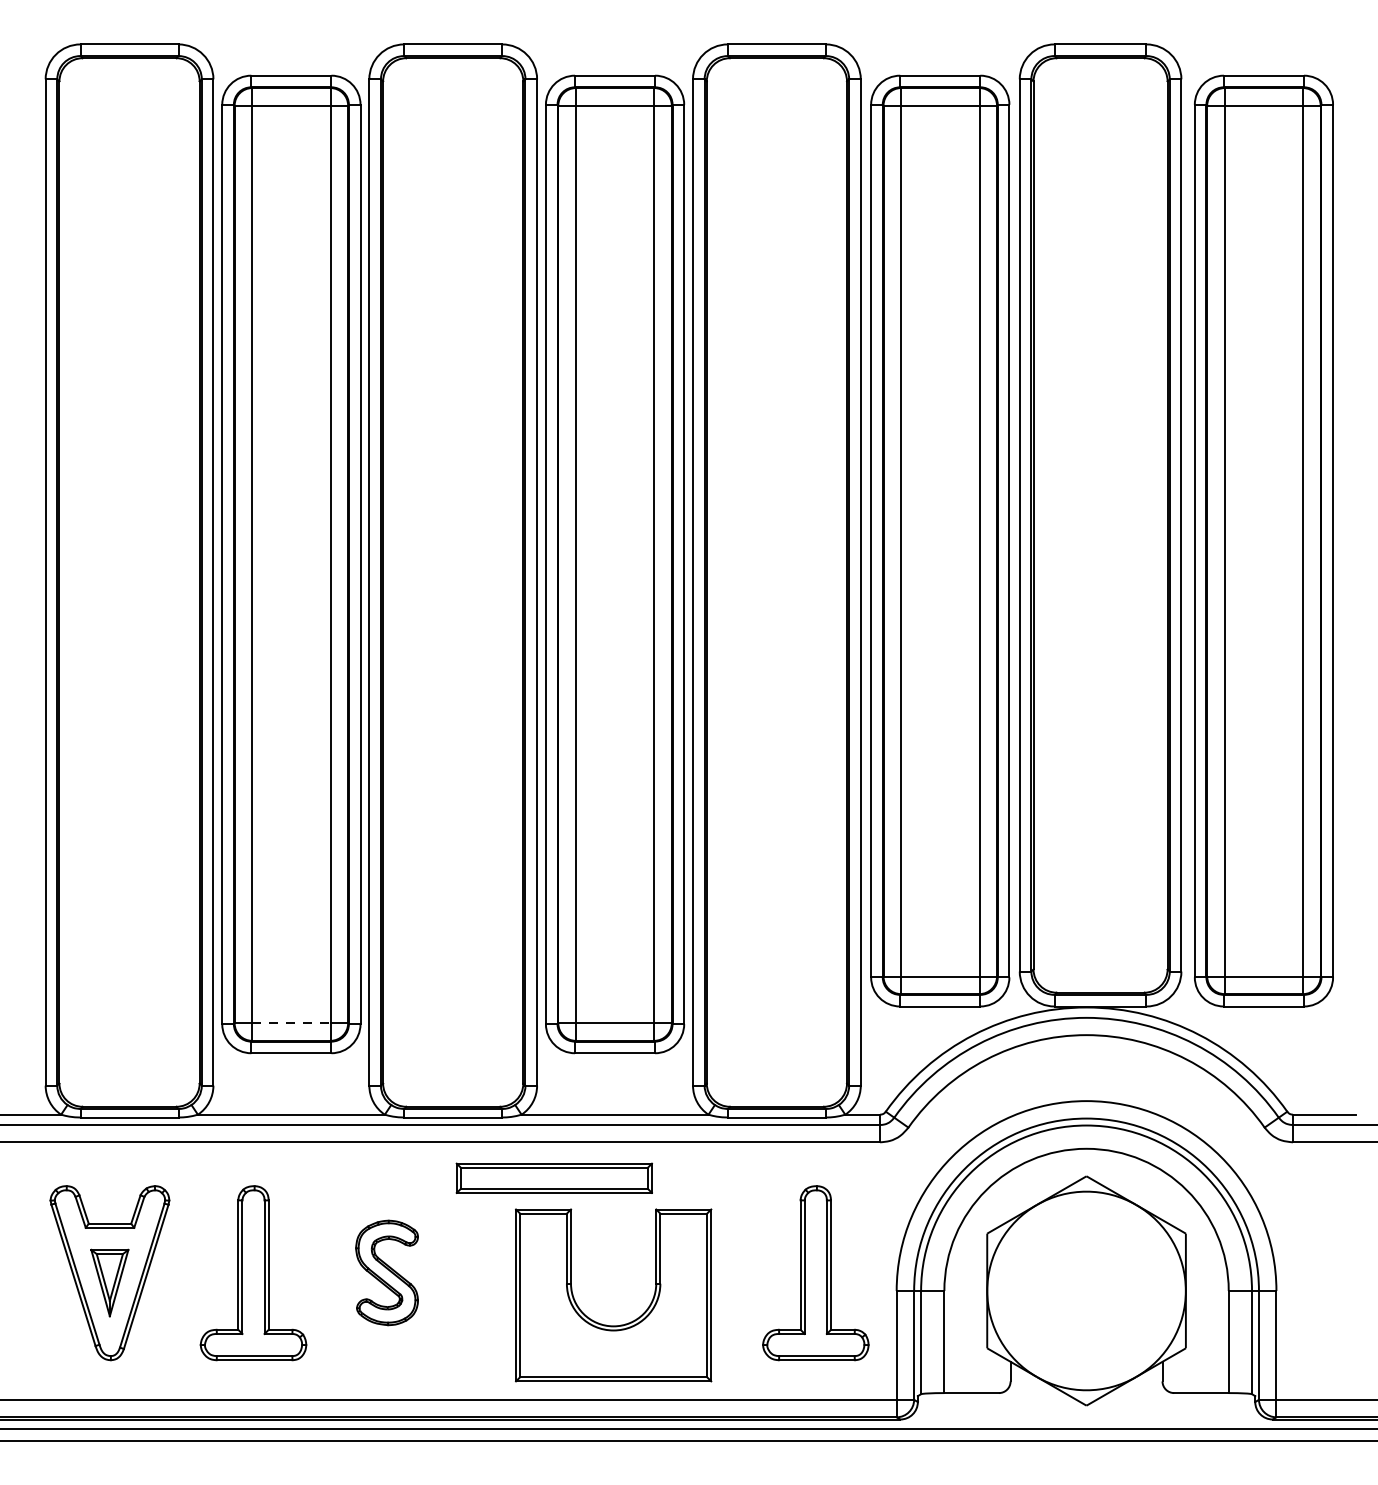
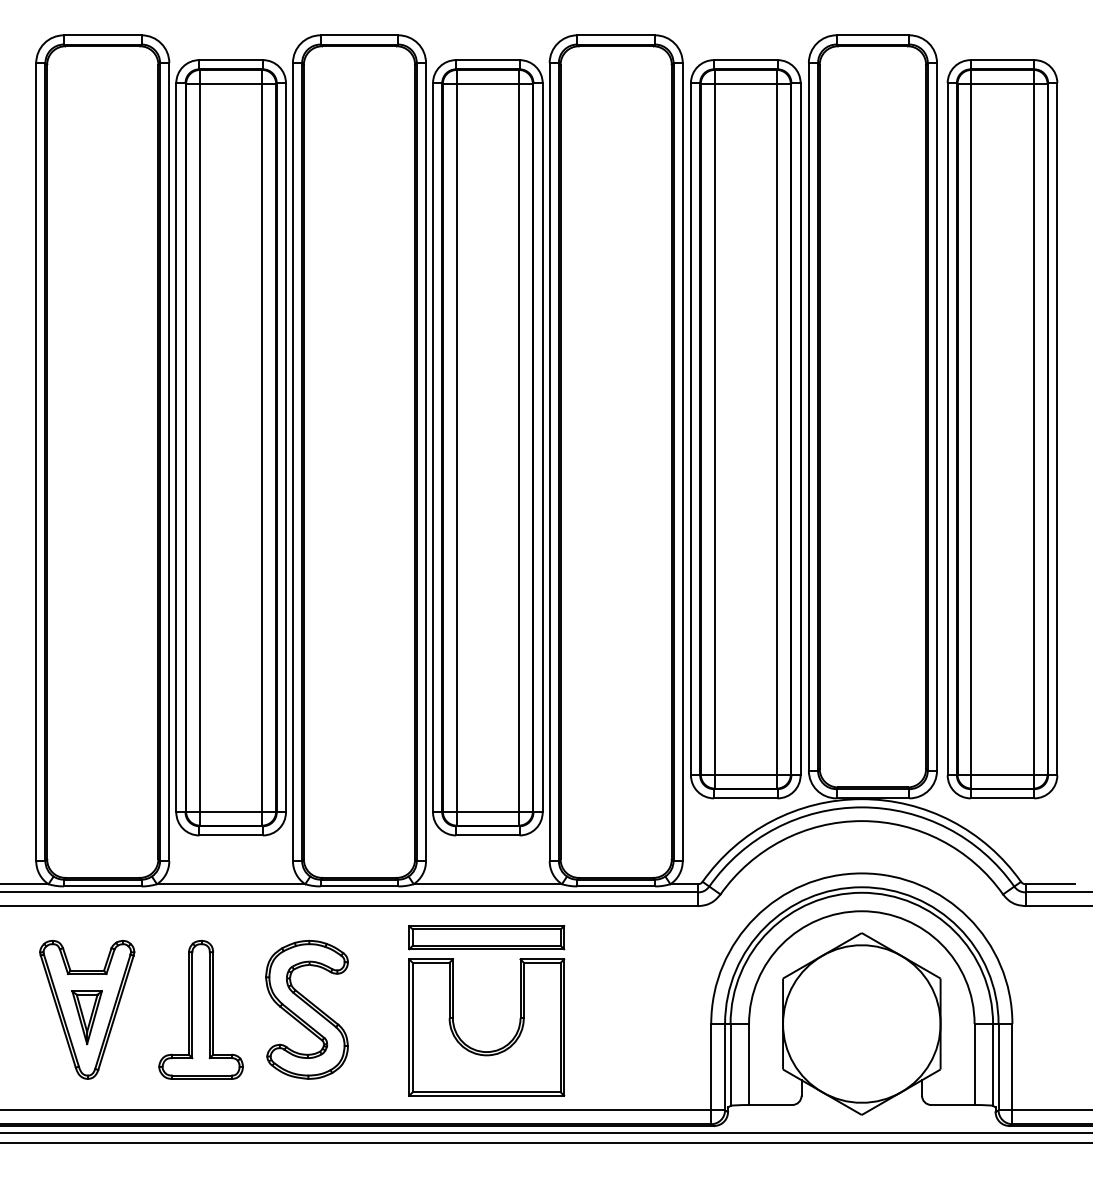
line: (291, 1023) -> (231, 811), dashed -> solid
part: (554, 1178) -> (486, 937), moved
part: (386, 1272) -> (306, 1009), size x1.67
part: (815, 1272) -> (646, 1009), removed

